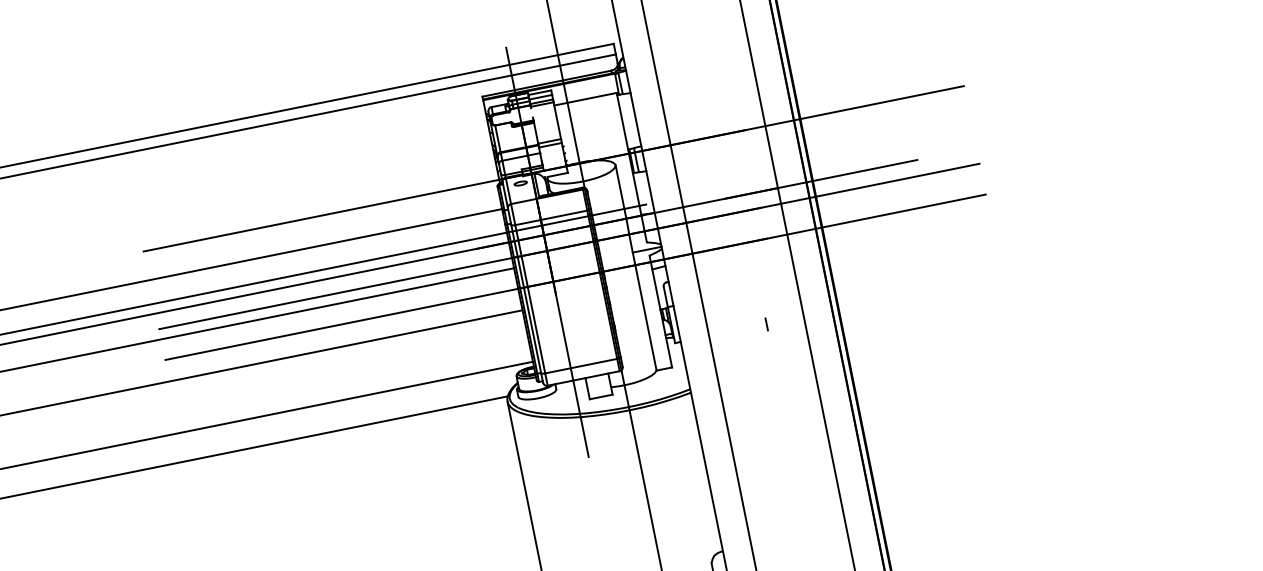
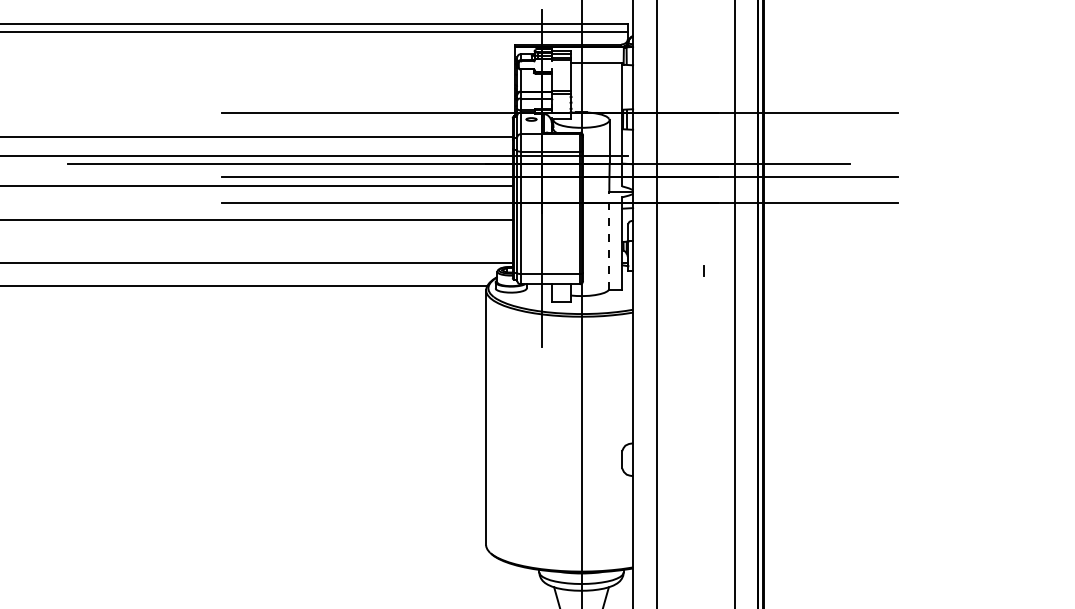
line: (644, 311) -> (609, 240), solid -> dashed

